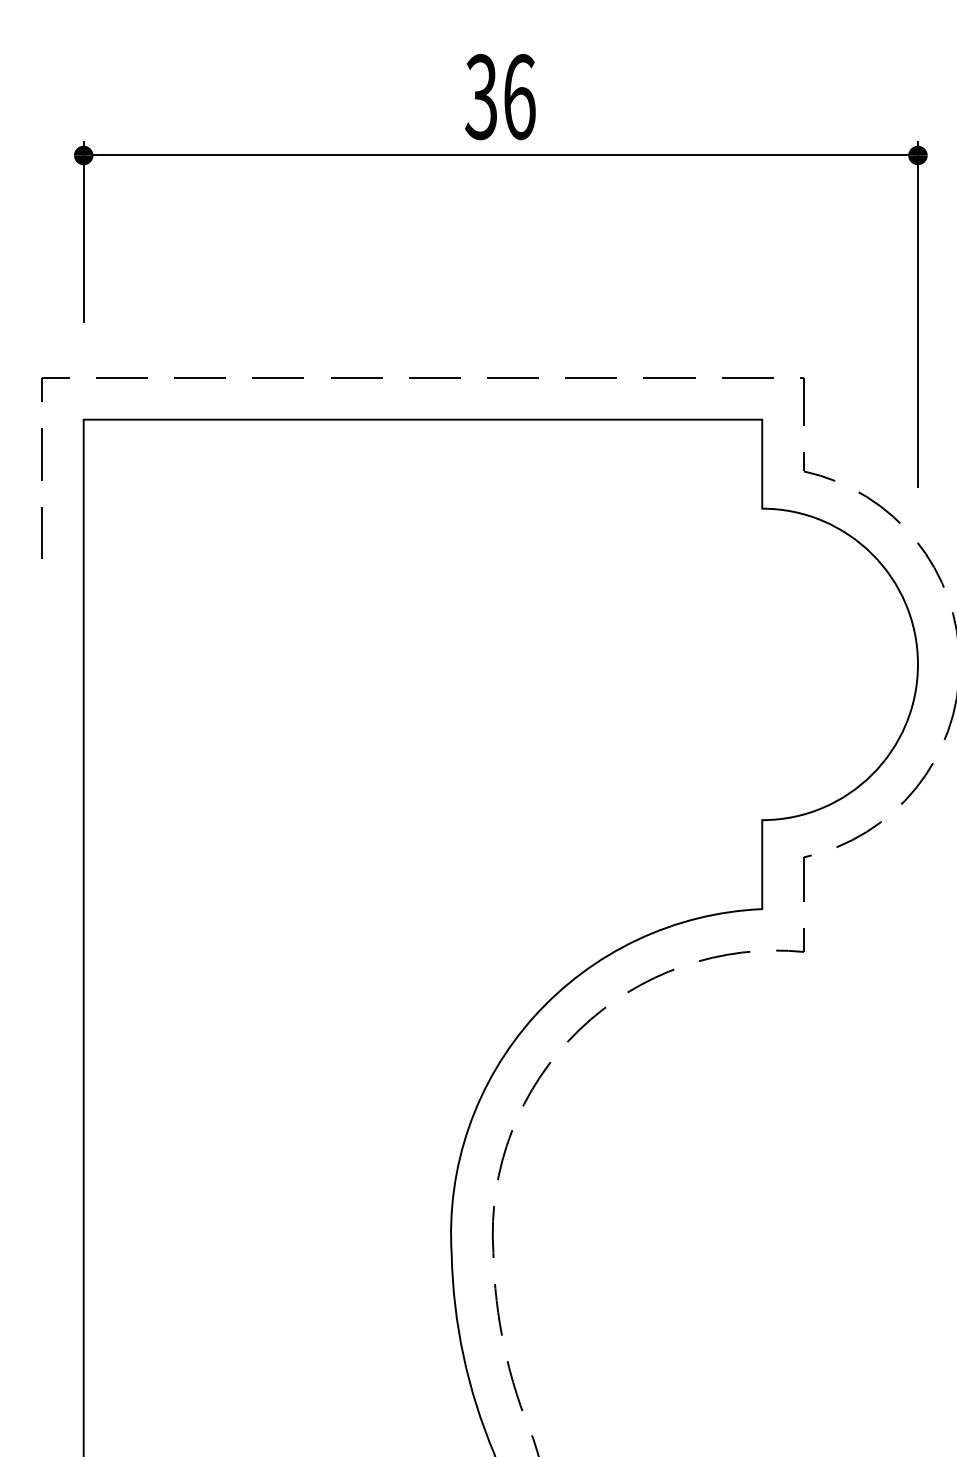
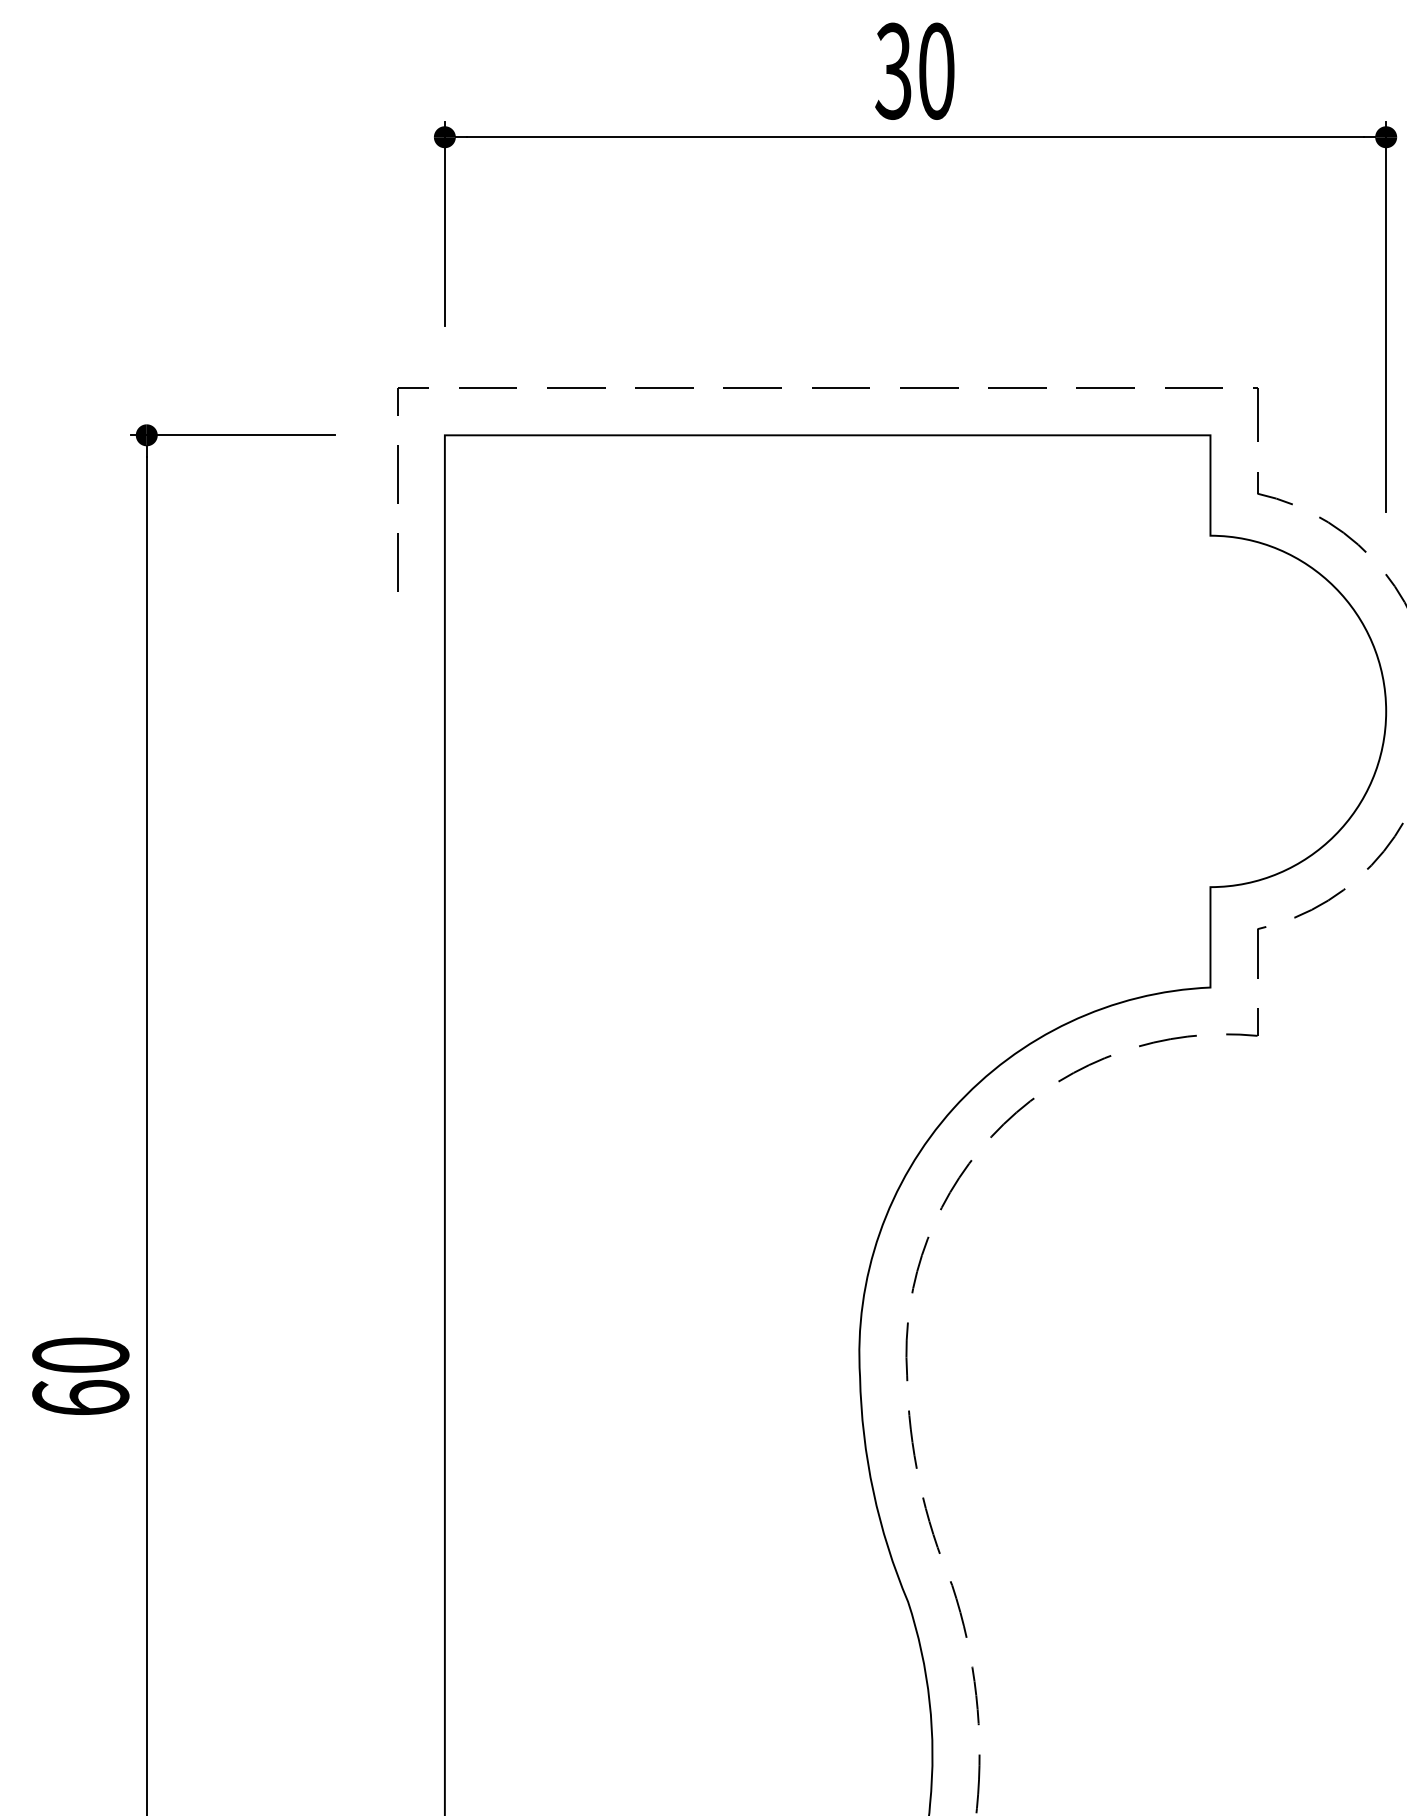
text: (519, 96) -> (936, 70), 36 -> 30

